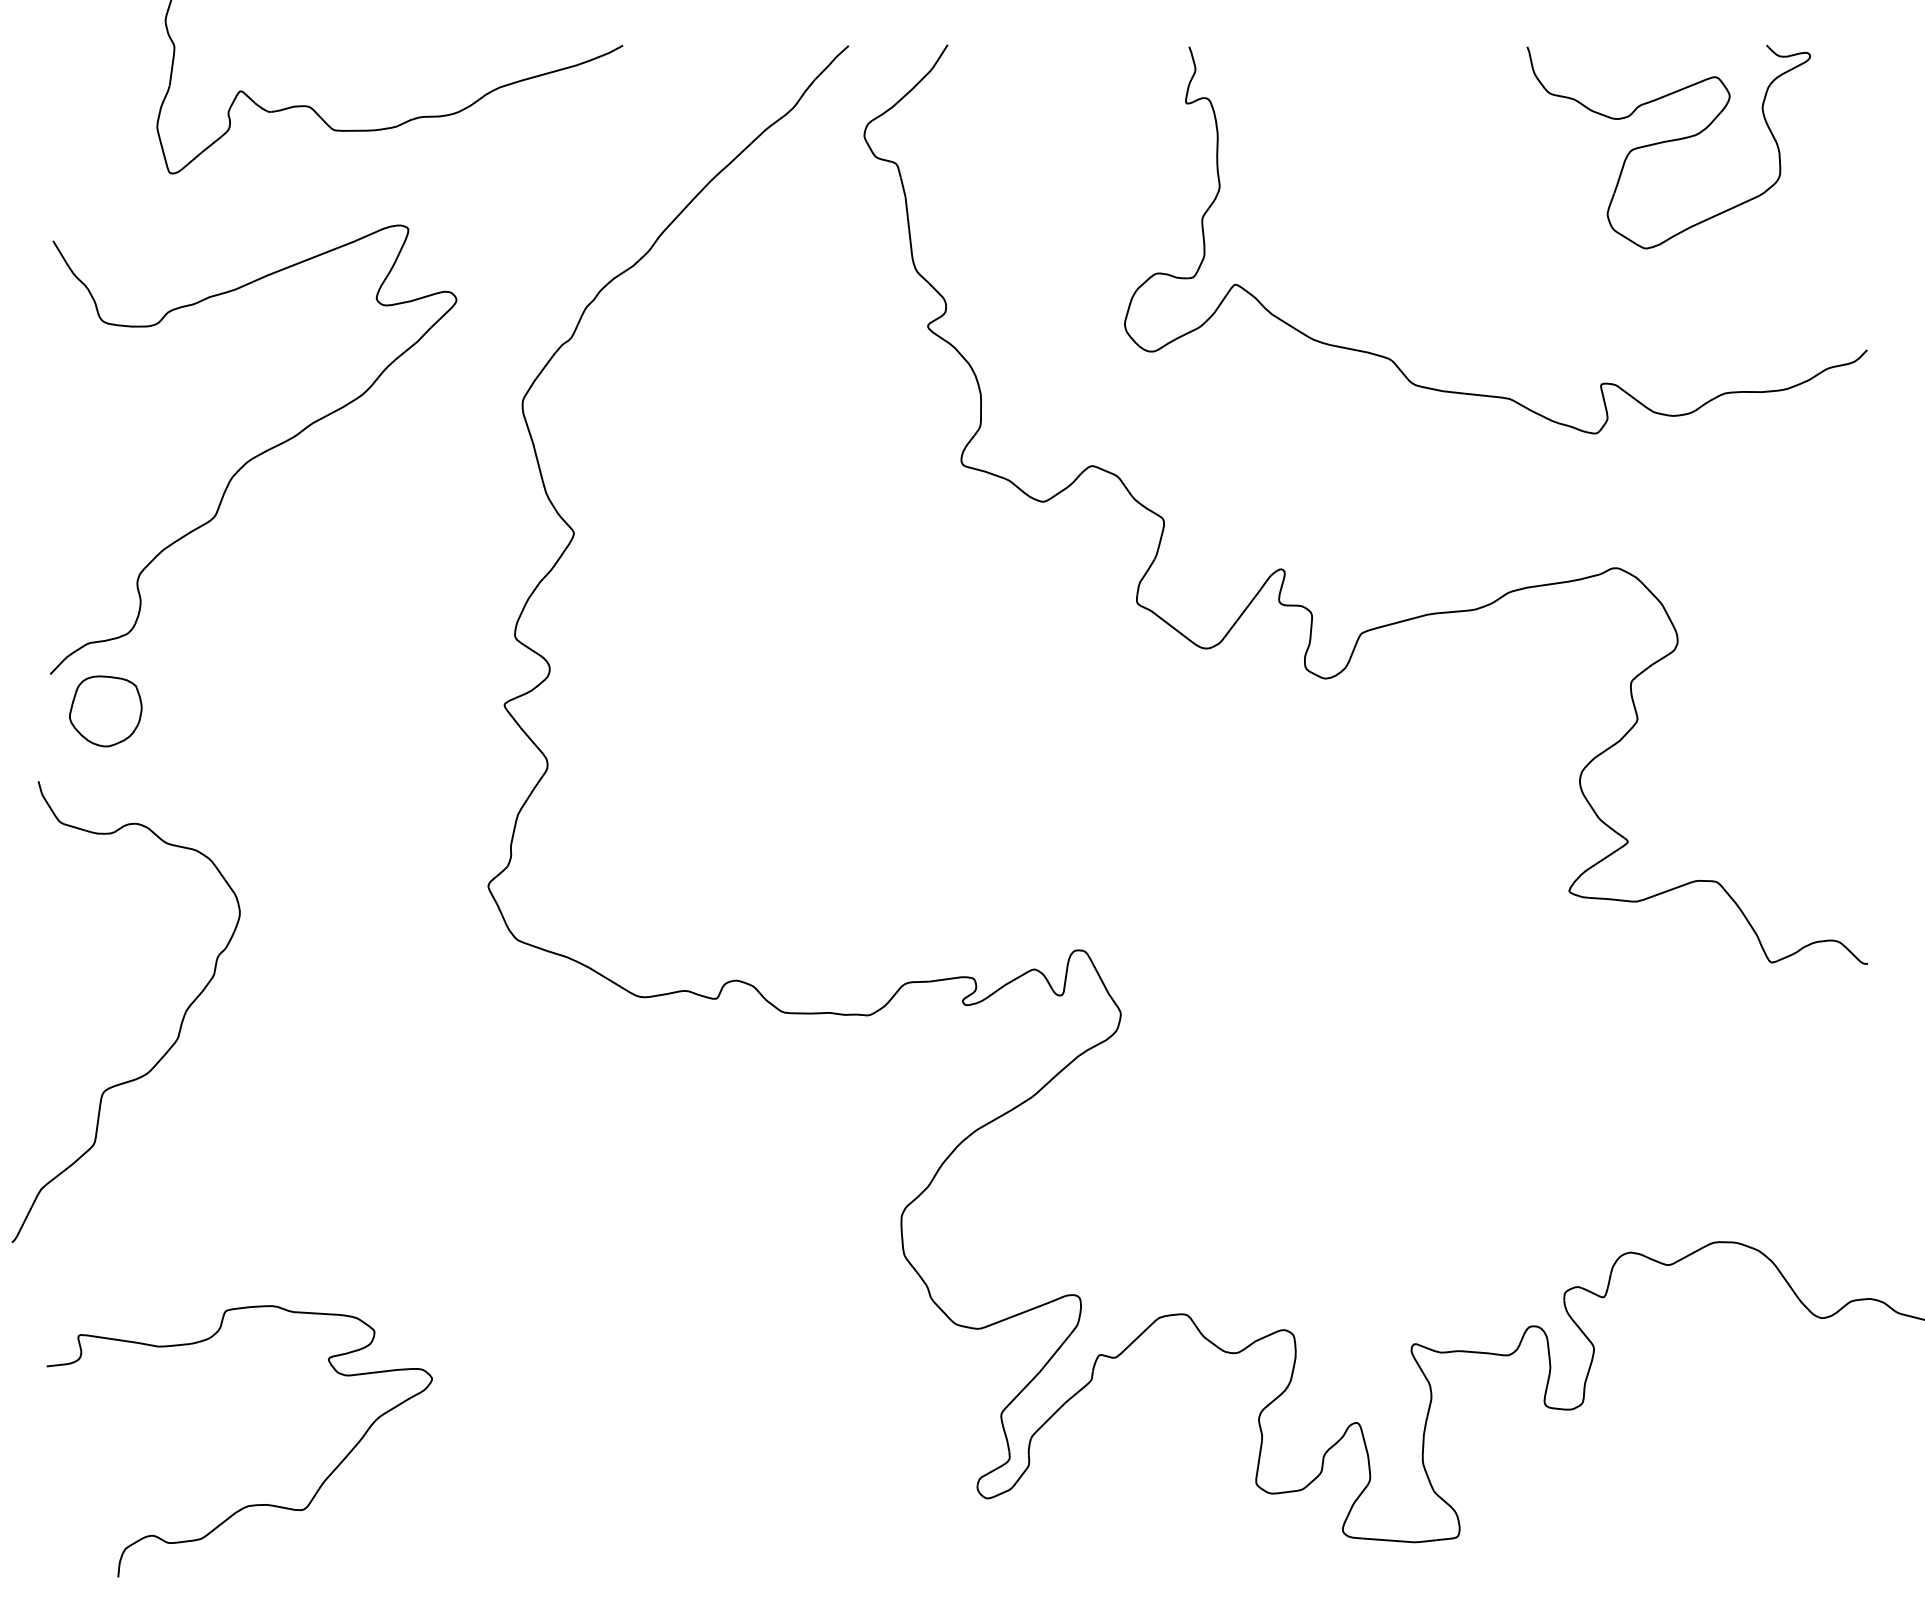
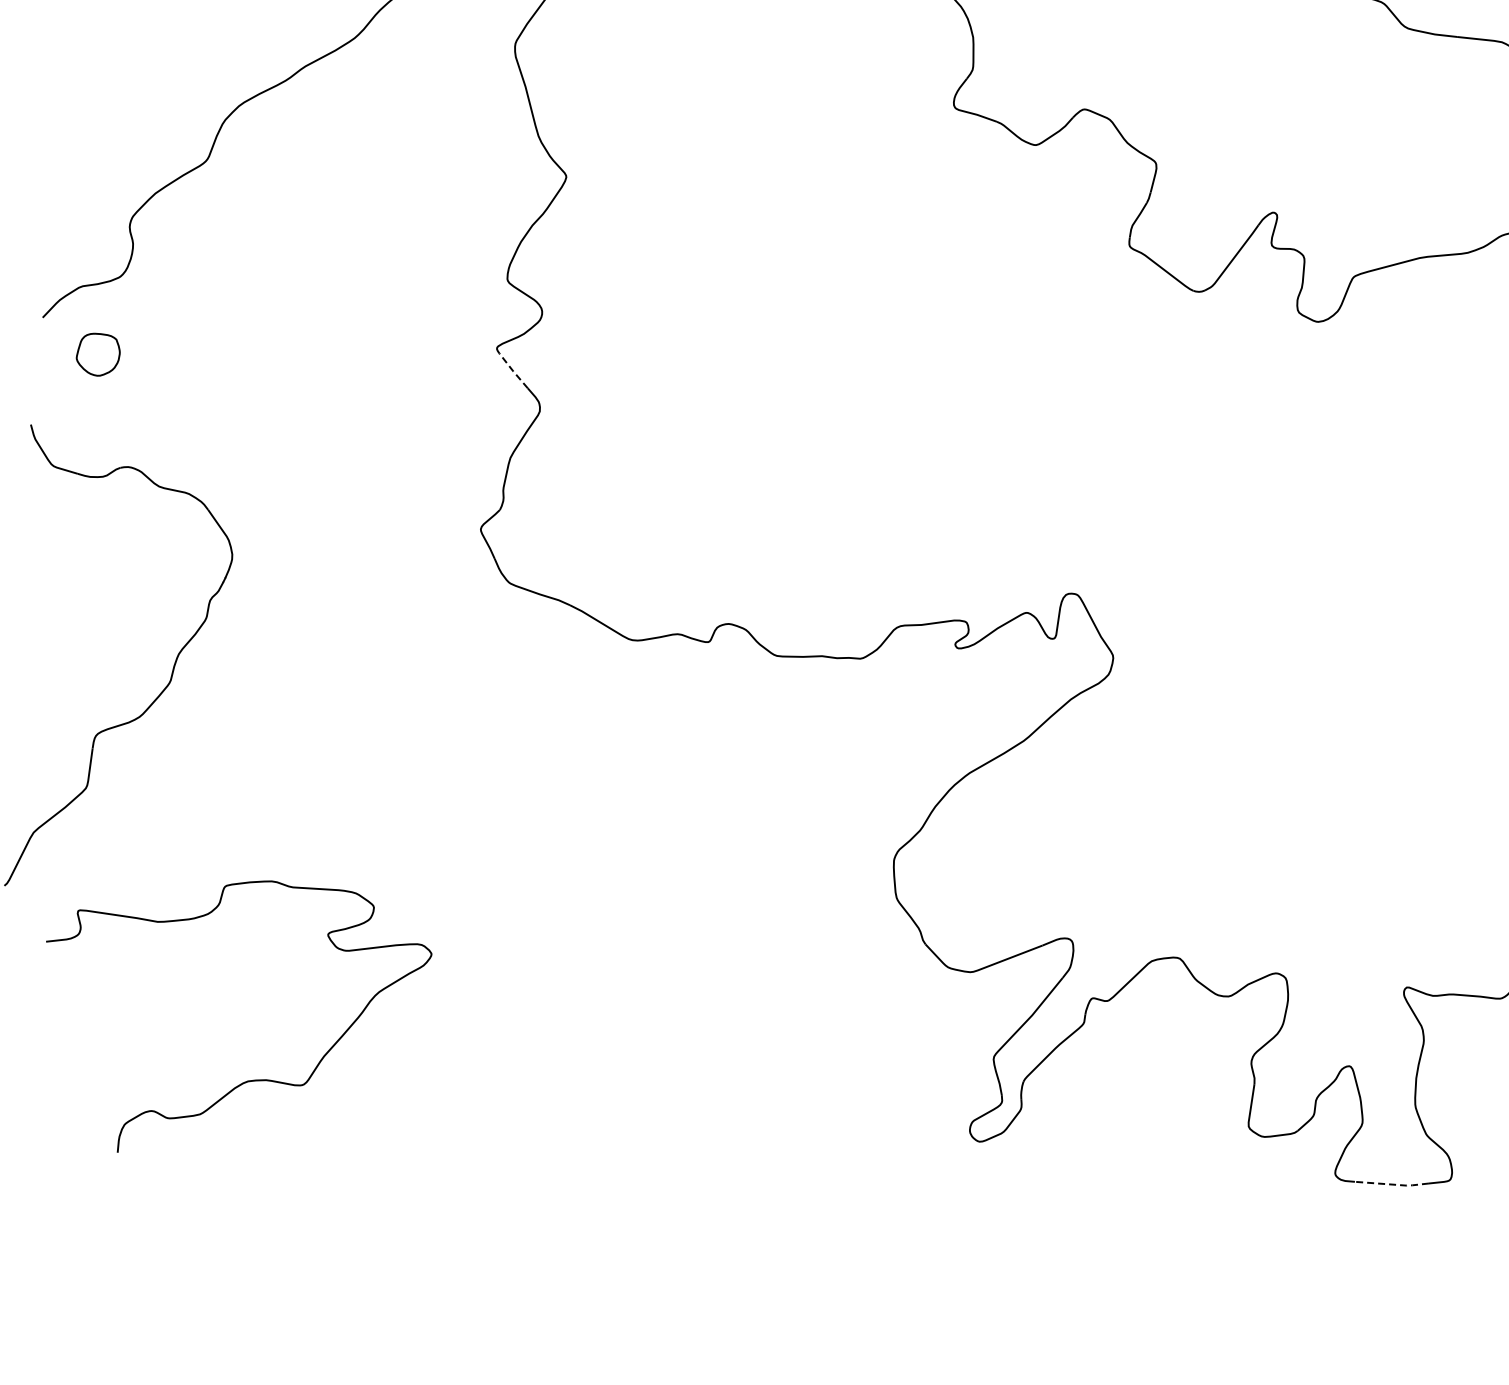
part: (105, 711) -> (97, 354), size x0.6
line: (521, 728) -> (513, 371), solid -> dashed
curve: (251, 1504) -> (250, 1079), moved
line: (1400, 1541) -> (1392, 1184), solid -> dashed

